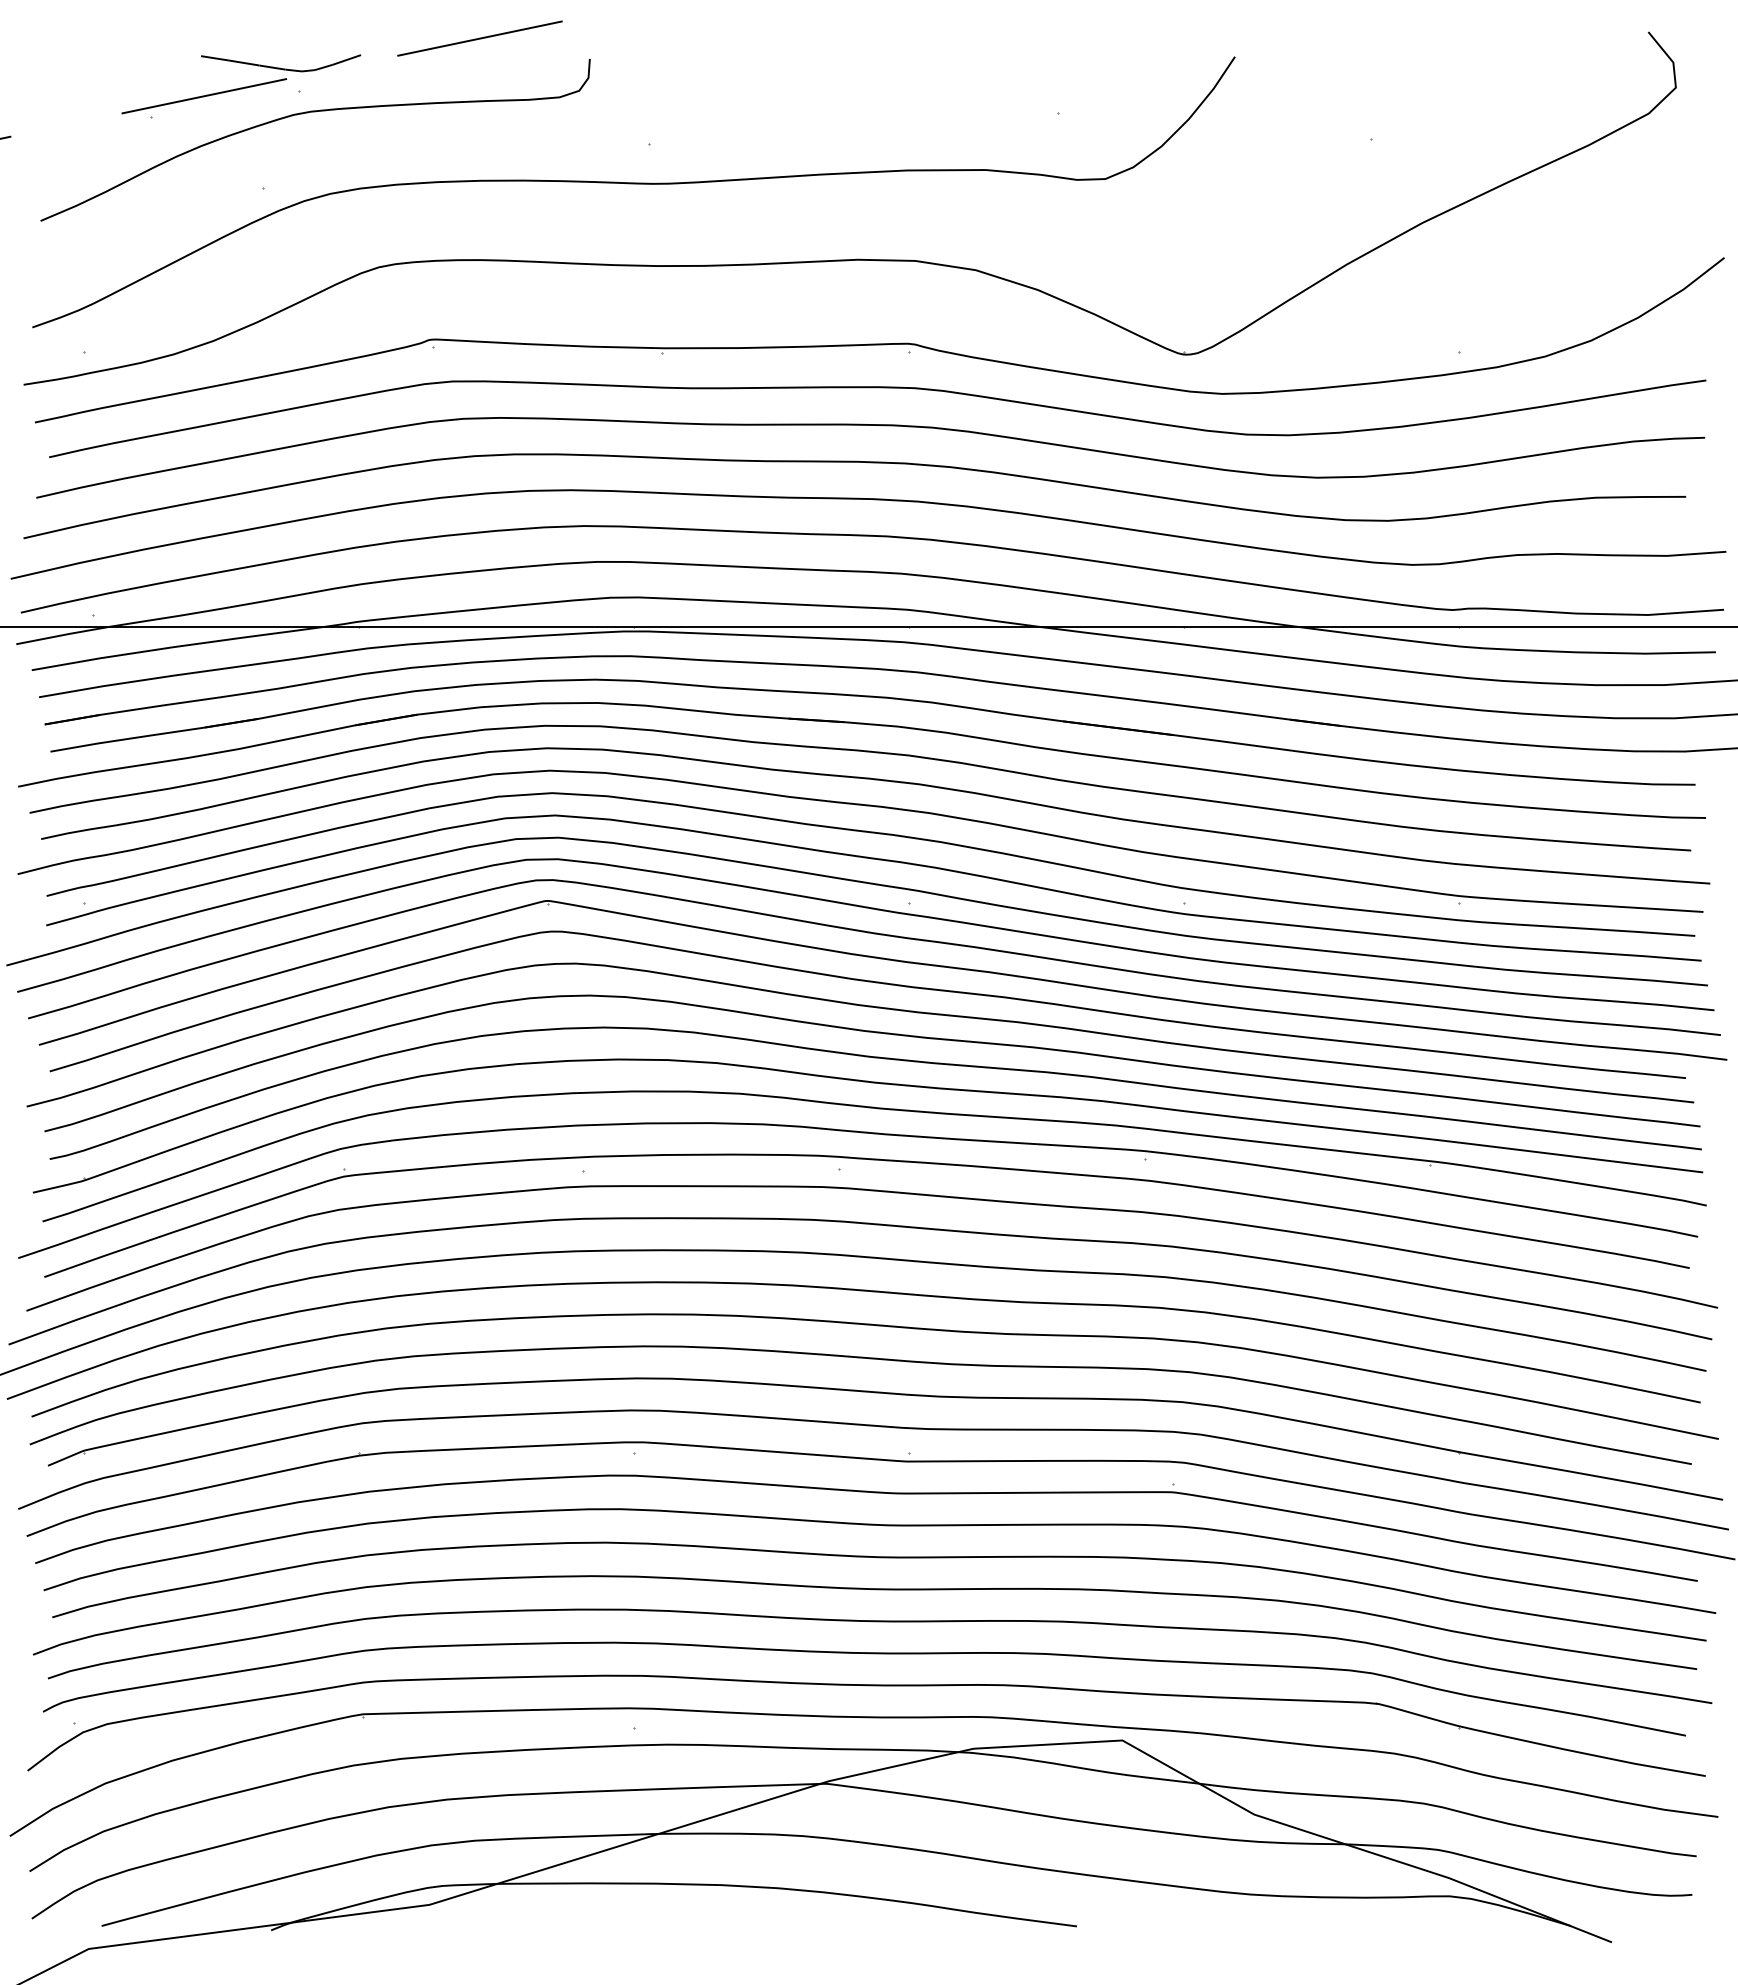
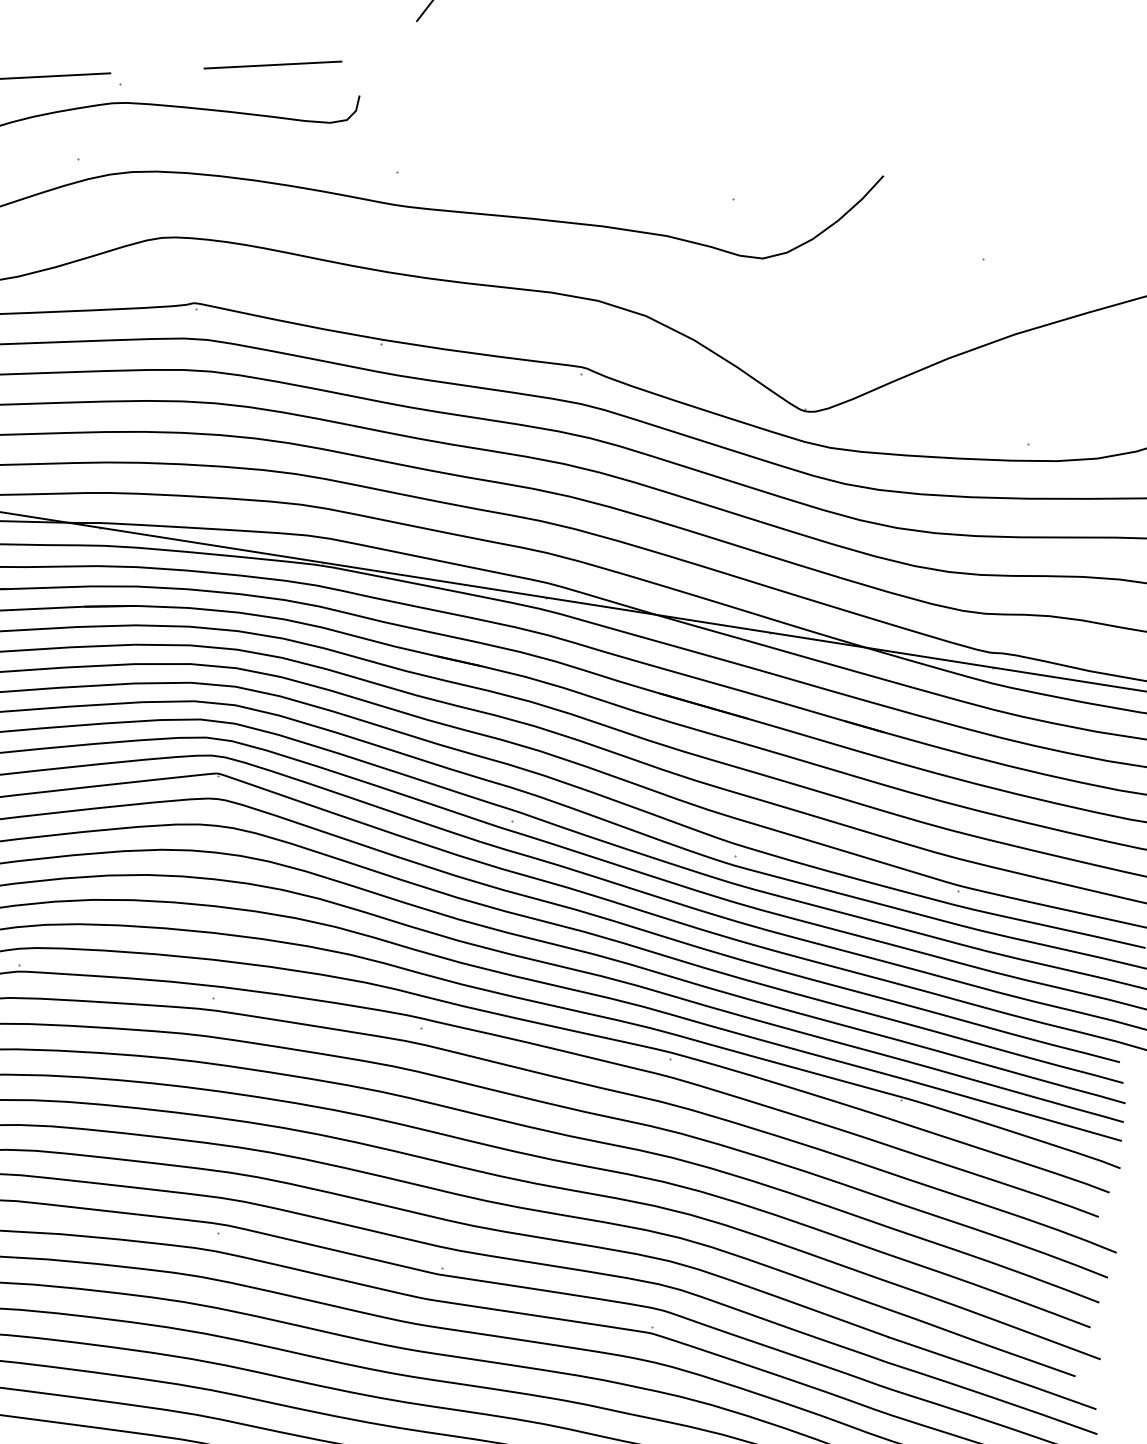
curve: (280, 67) -> (107, 63), removed

